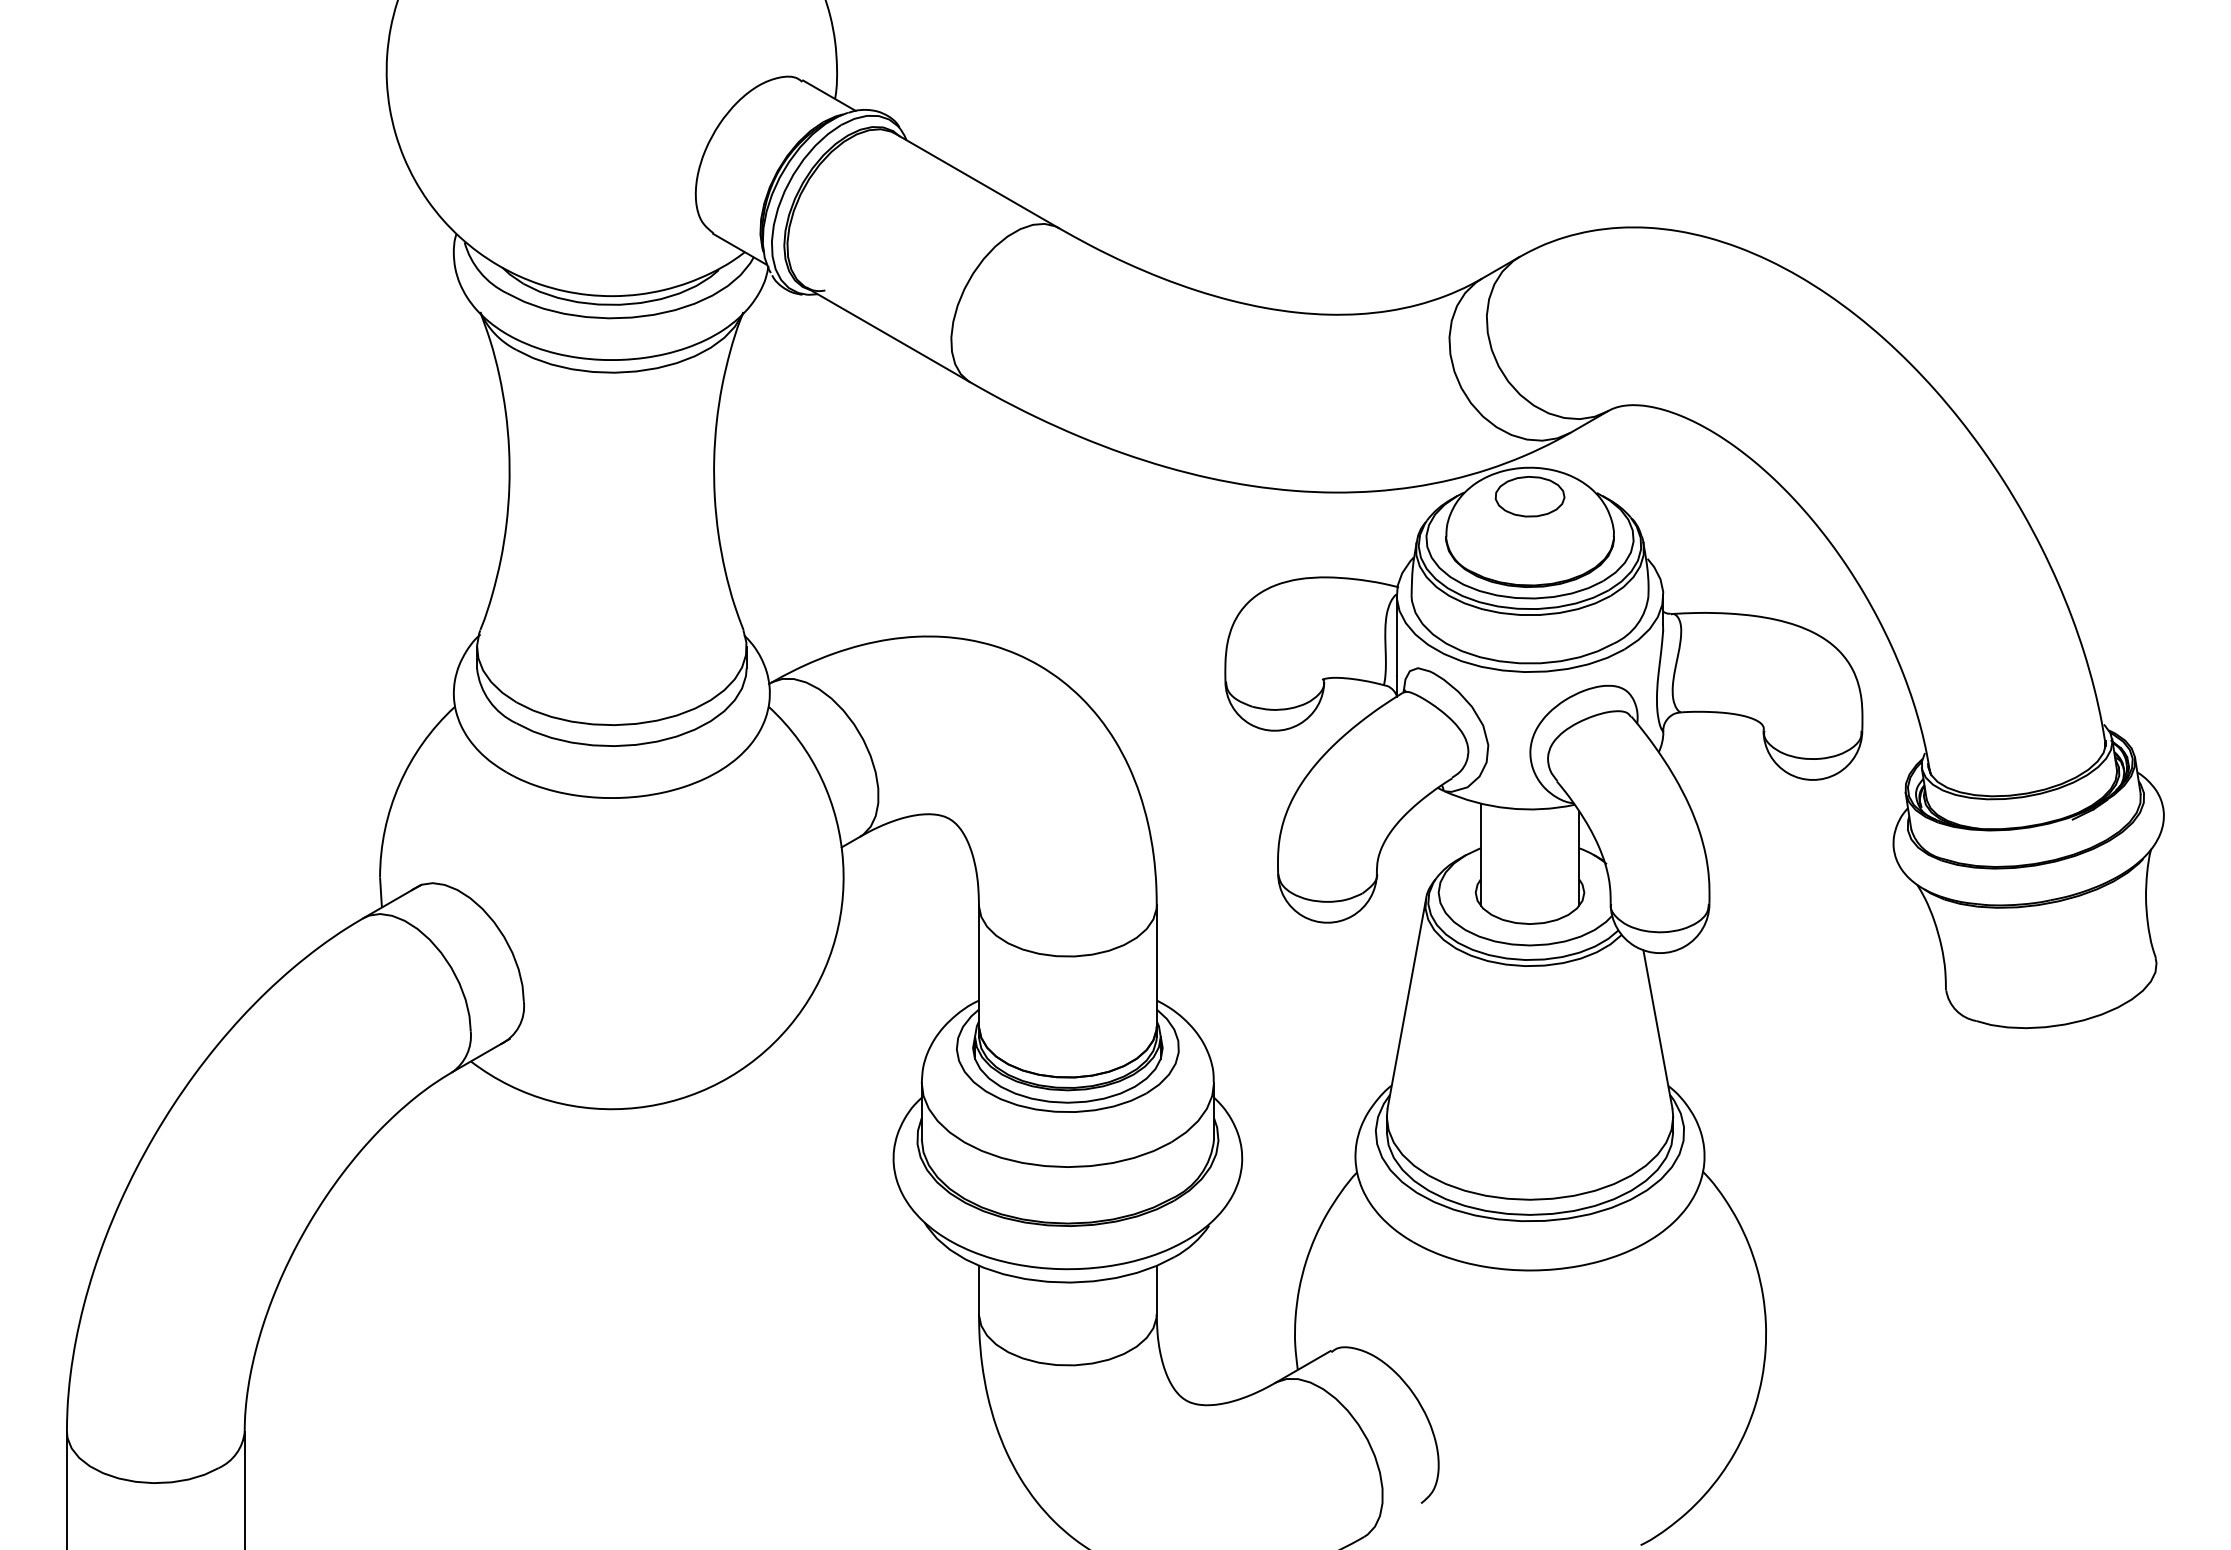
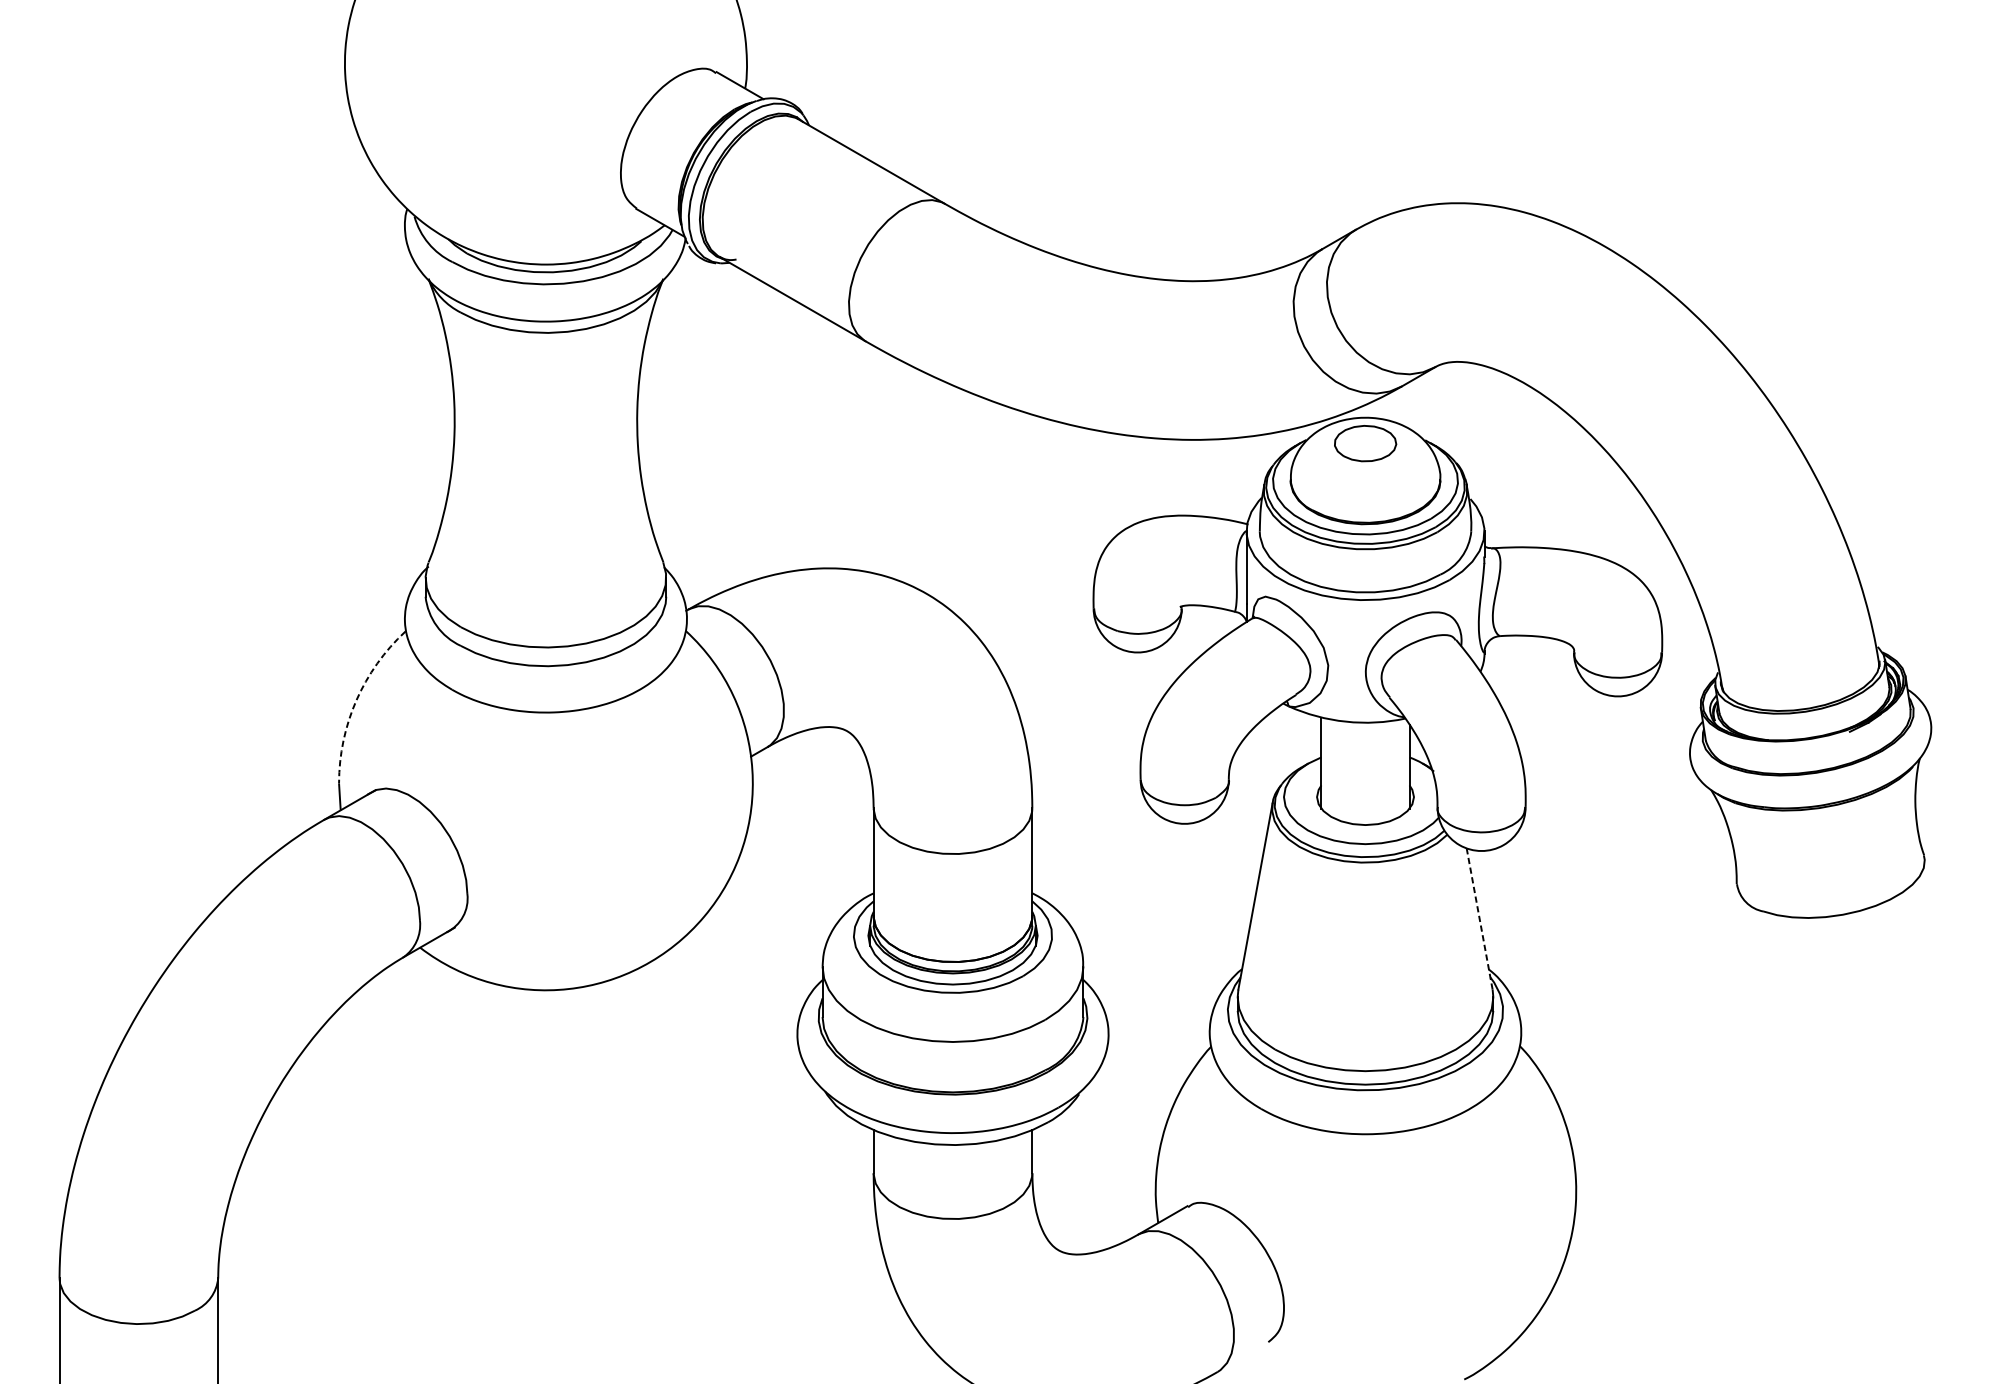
arc: (399, 784) -> (356, 700), solid -> dashed
line: (1657, 1028) -> (1479, 918), solid -> dashed

